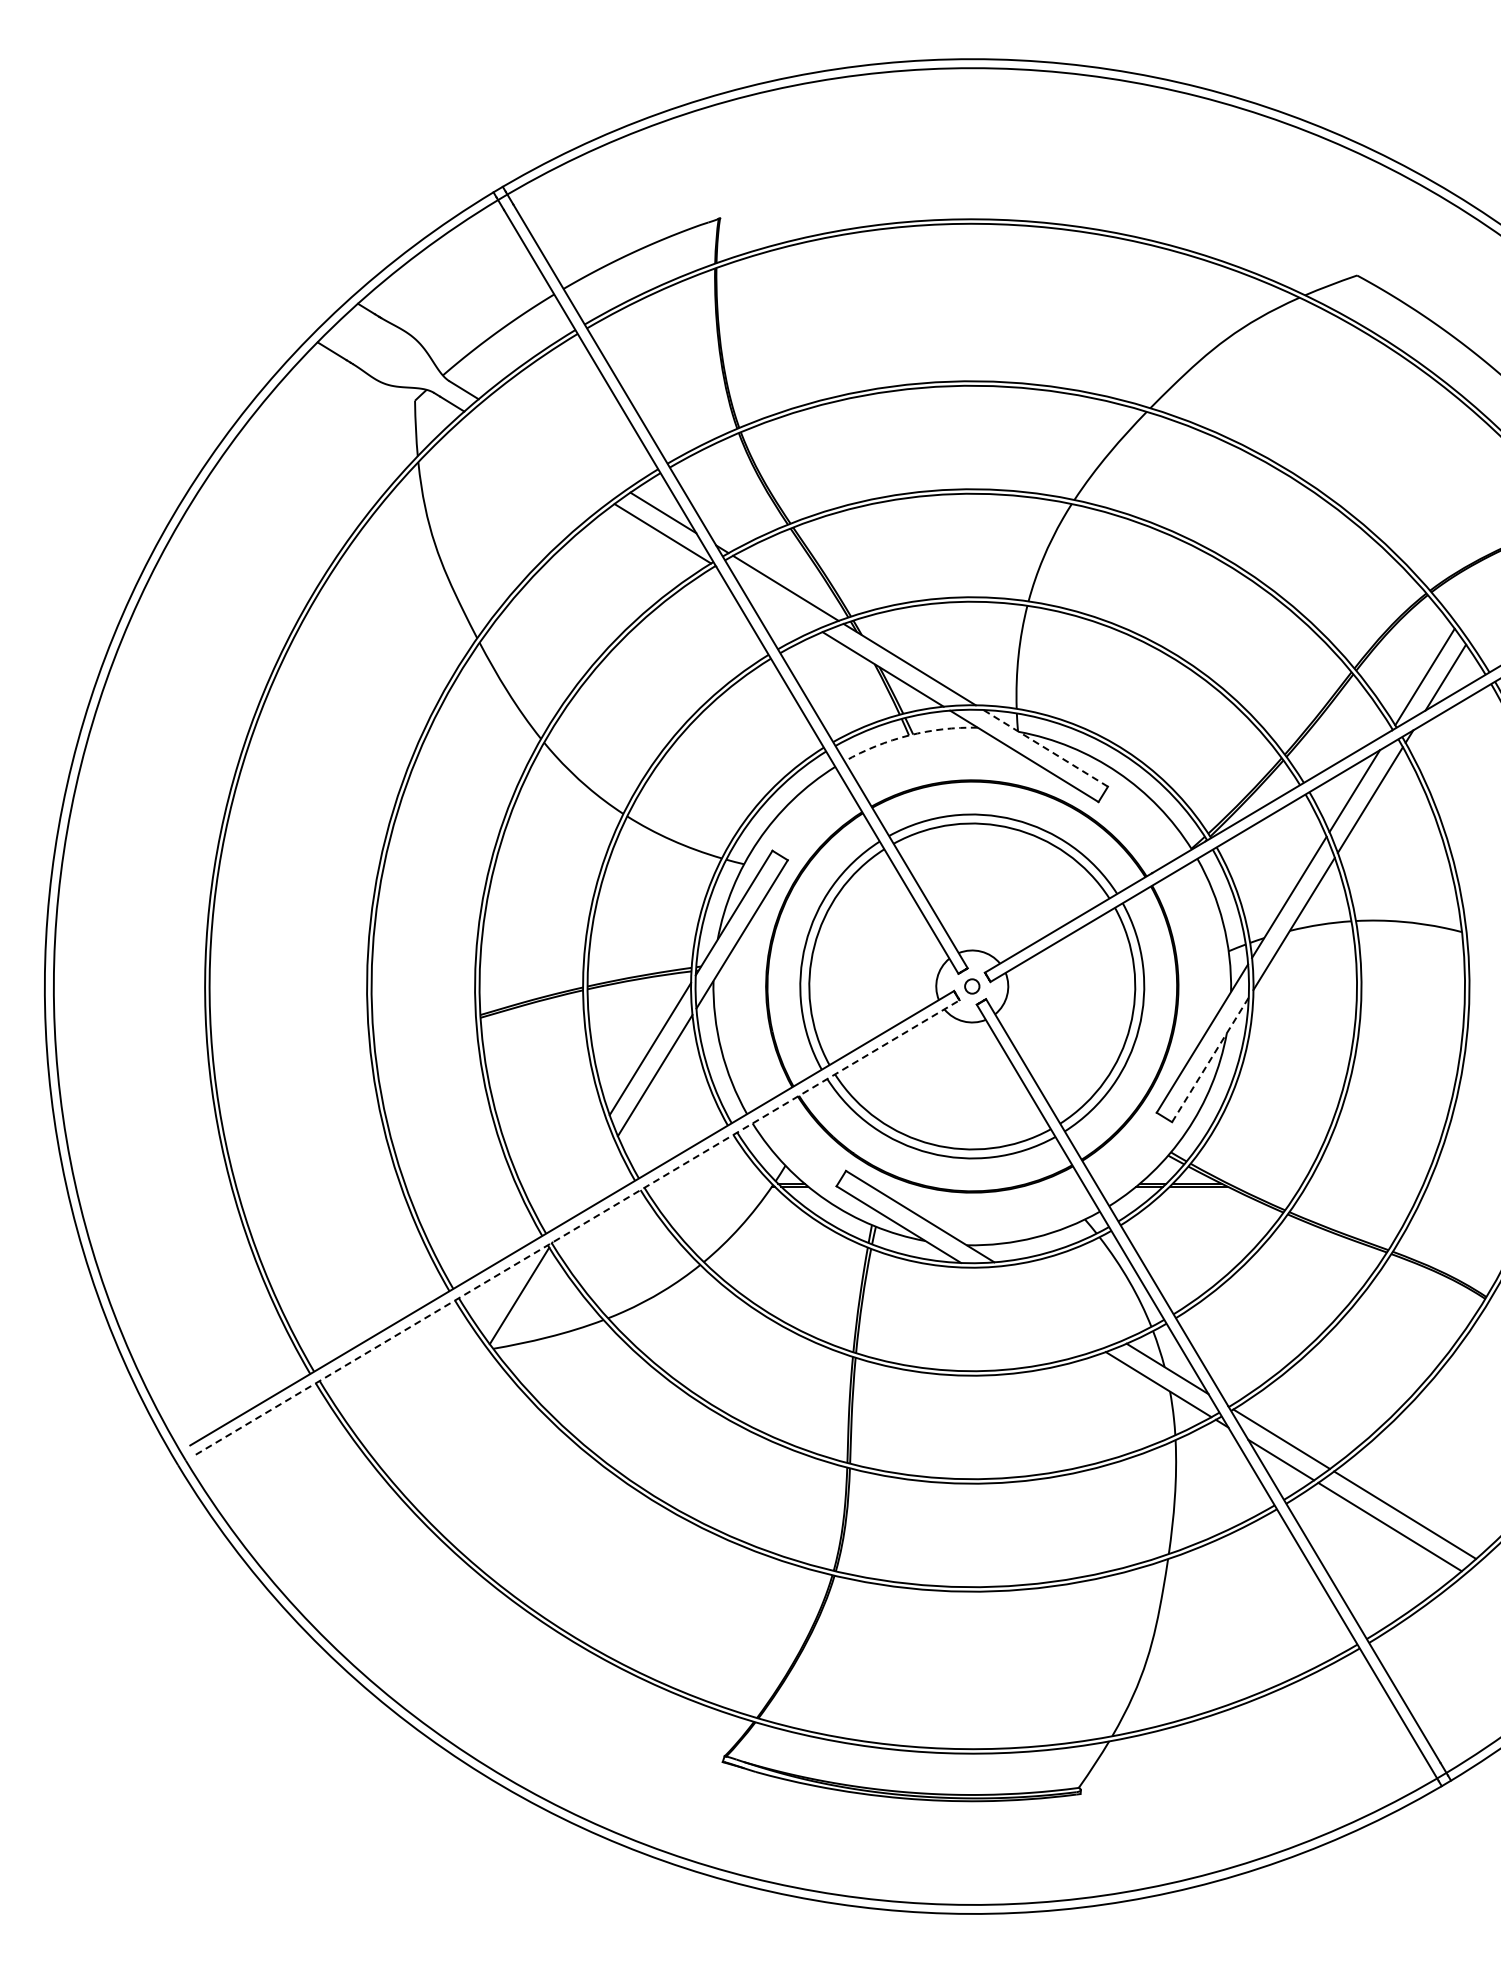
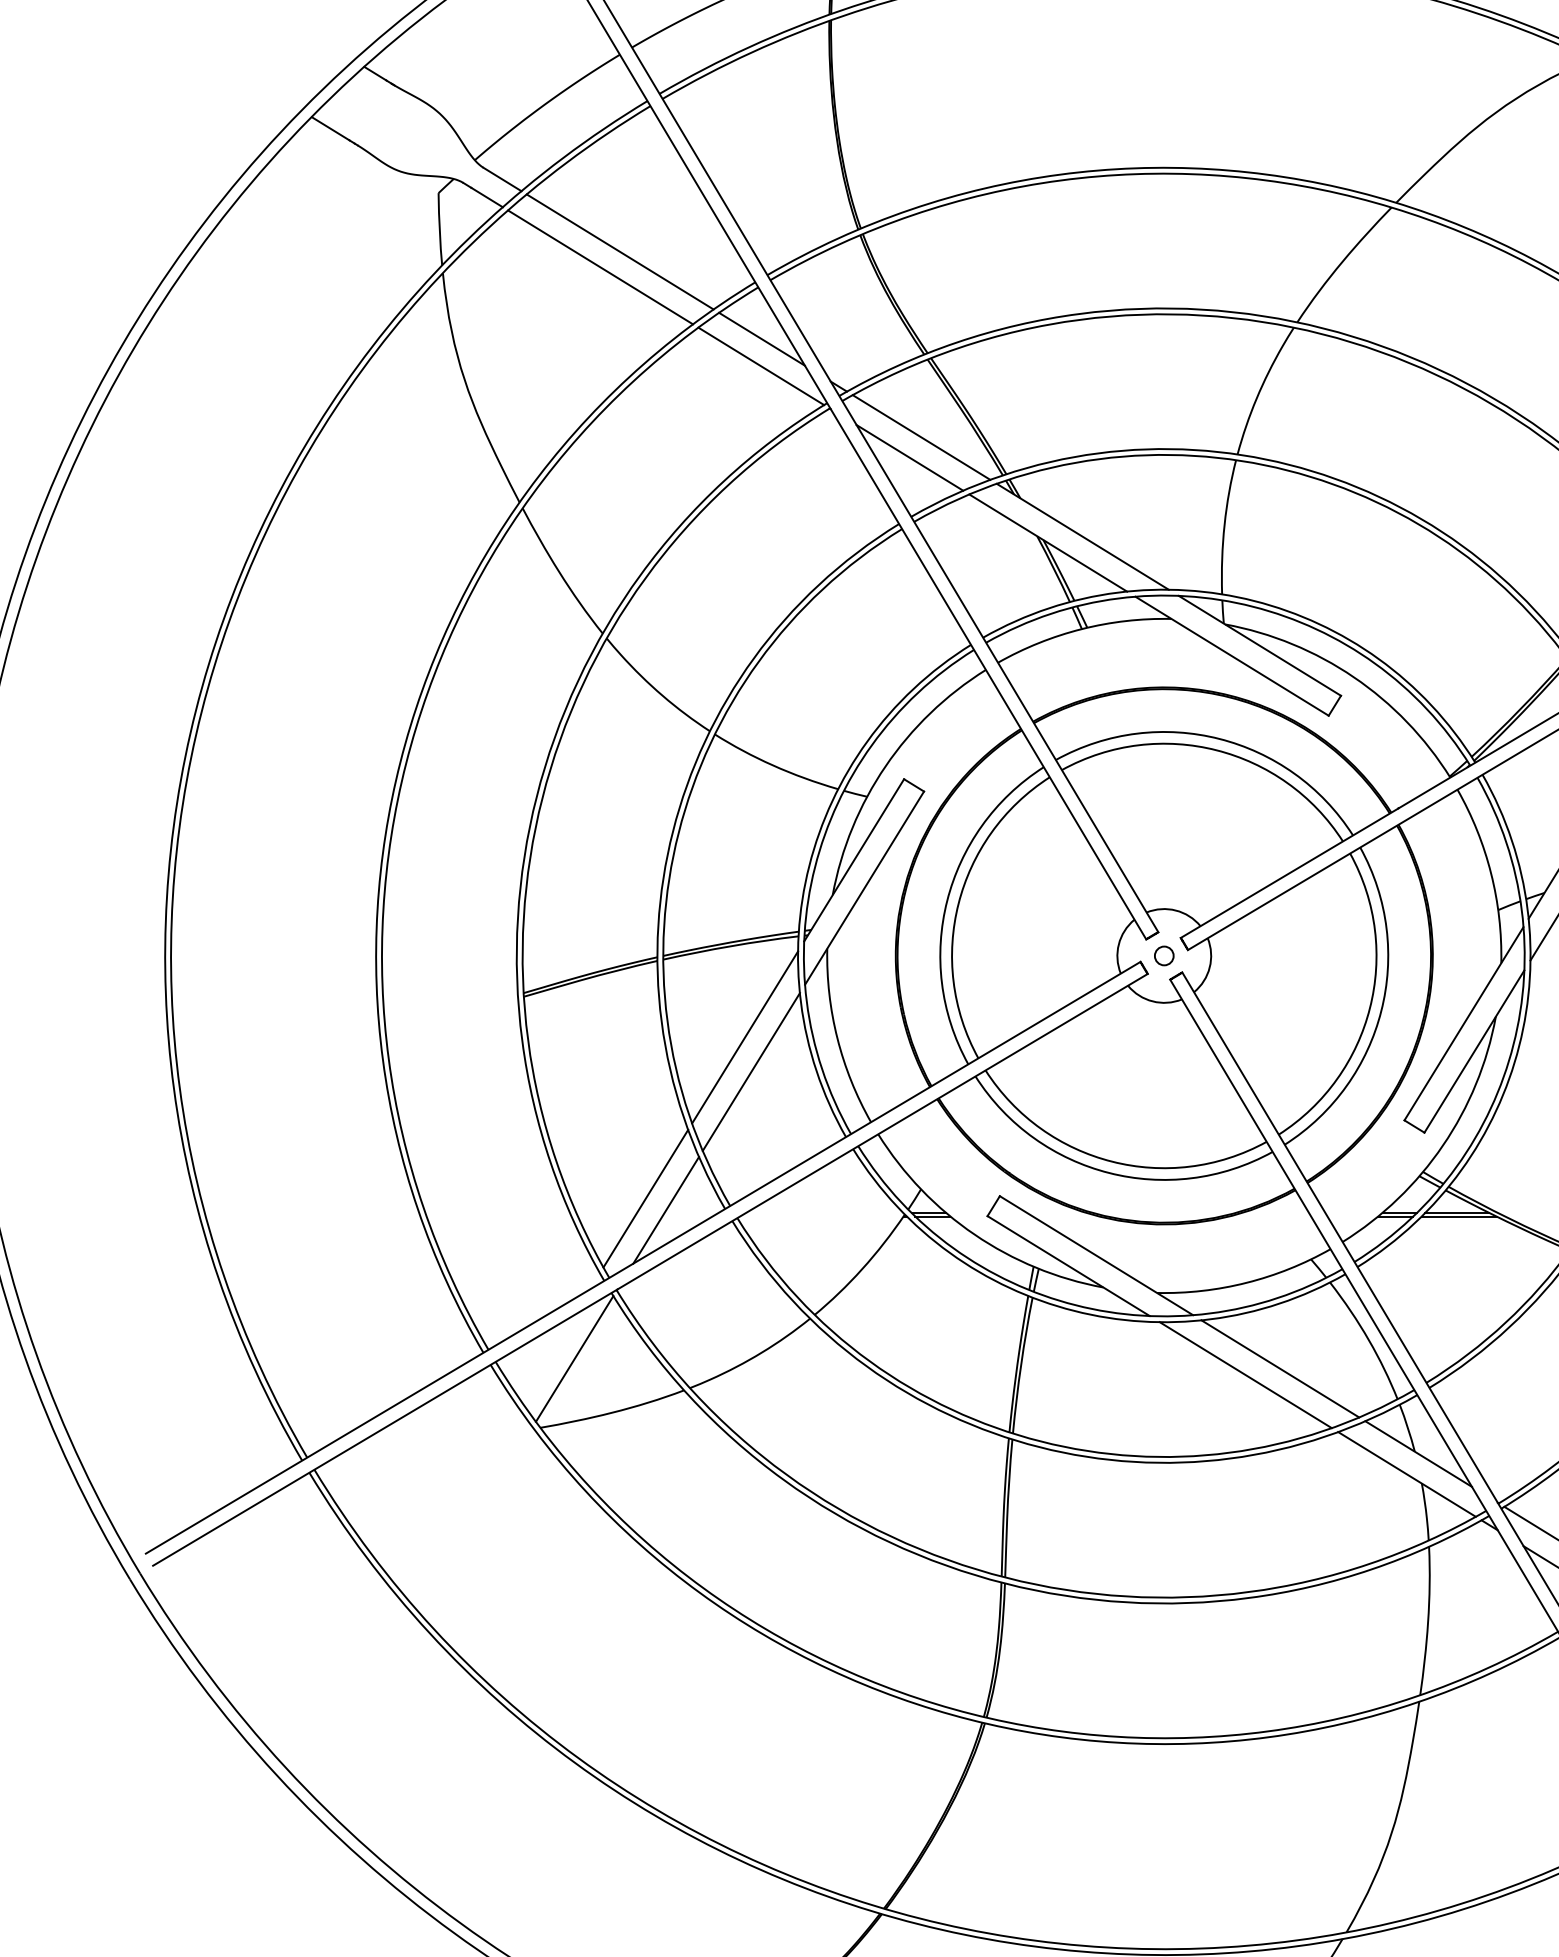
line: (554, 445) -> (620, 251), added
line: (539, 457) -> (600, 267), added
line: (776, 603) -> (909, 457), added
arc: (908, 735) -> (1081, 629), dashed -> solid
line: (1045, 748) -> (1259, 646), dashed -> solid
line: (1210, 1059) -> (1474, 1051), dashed -> solid
line: (573, 1172) -> (644, 1198), added
line: (589, 1181) -> (665, 1209), added
line: (578, 1227) -> (651, 1269), dashed -> solid
line: (1060, 1303) -> (1279, 1368), added
line: (1034, 1308) -> (1245, 1375), added

